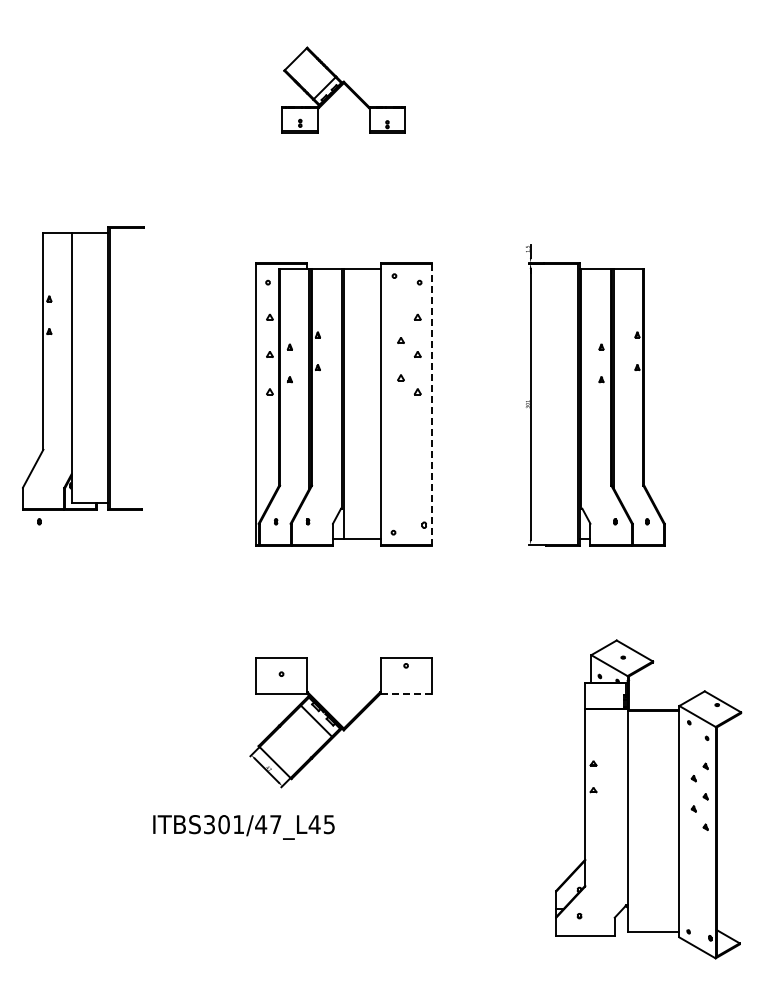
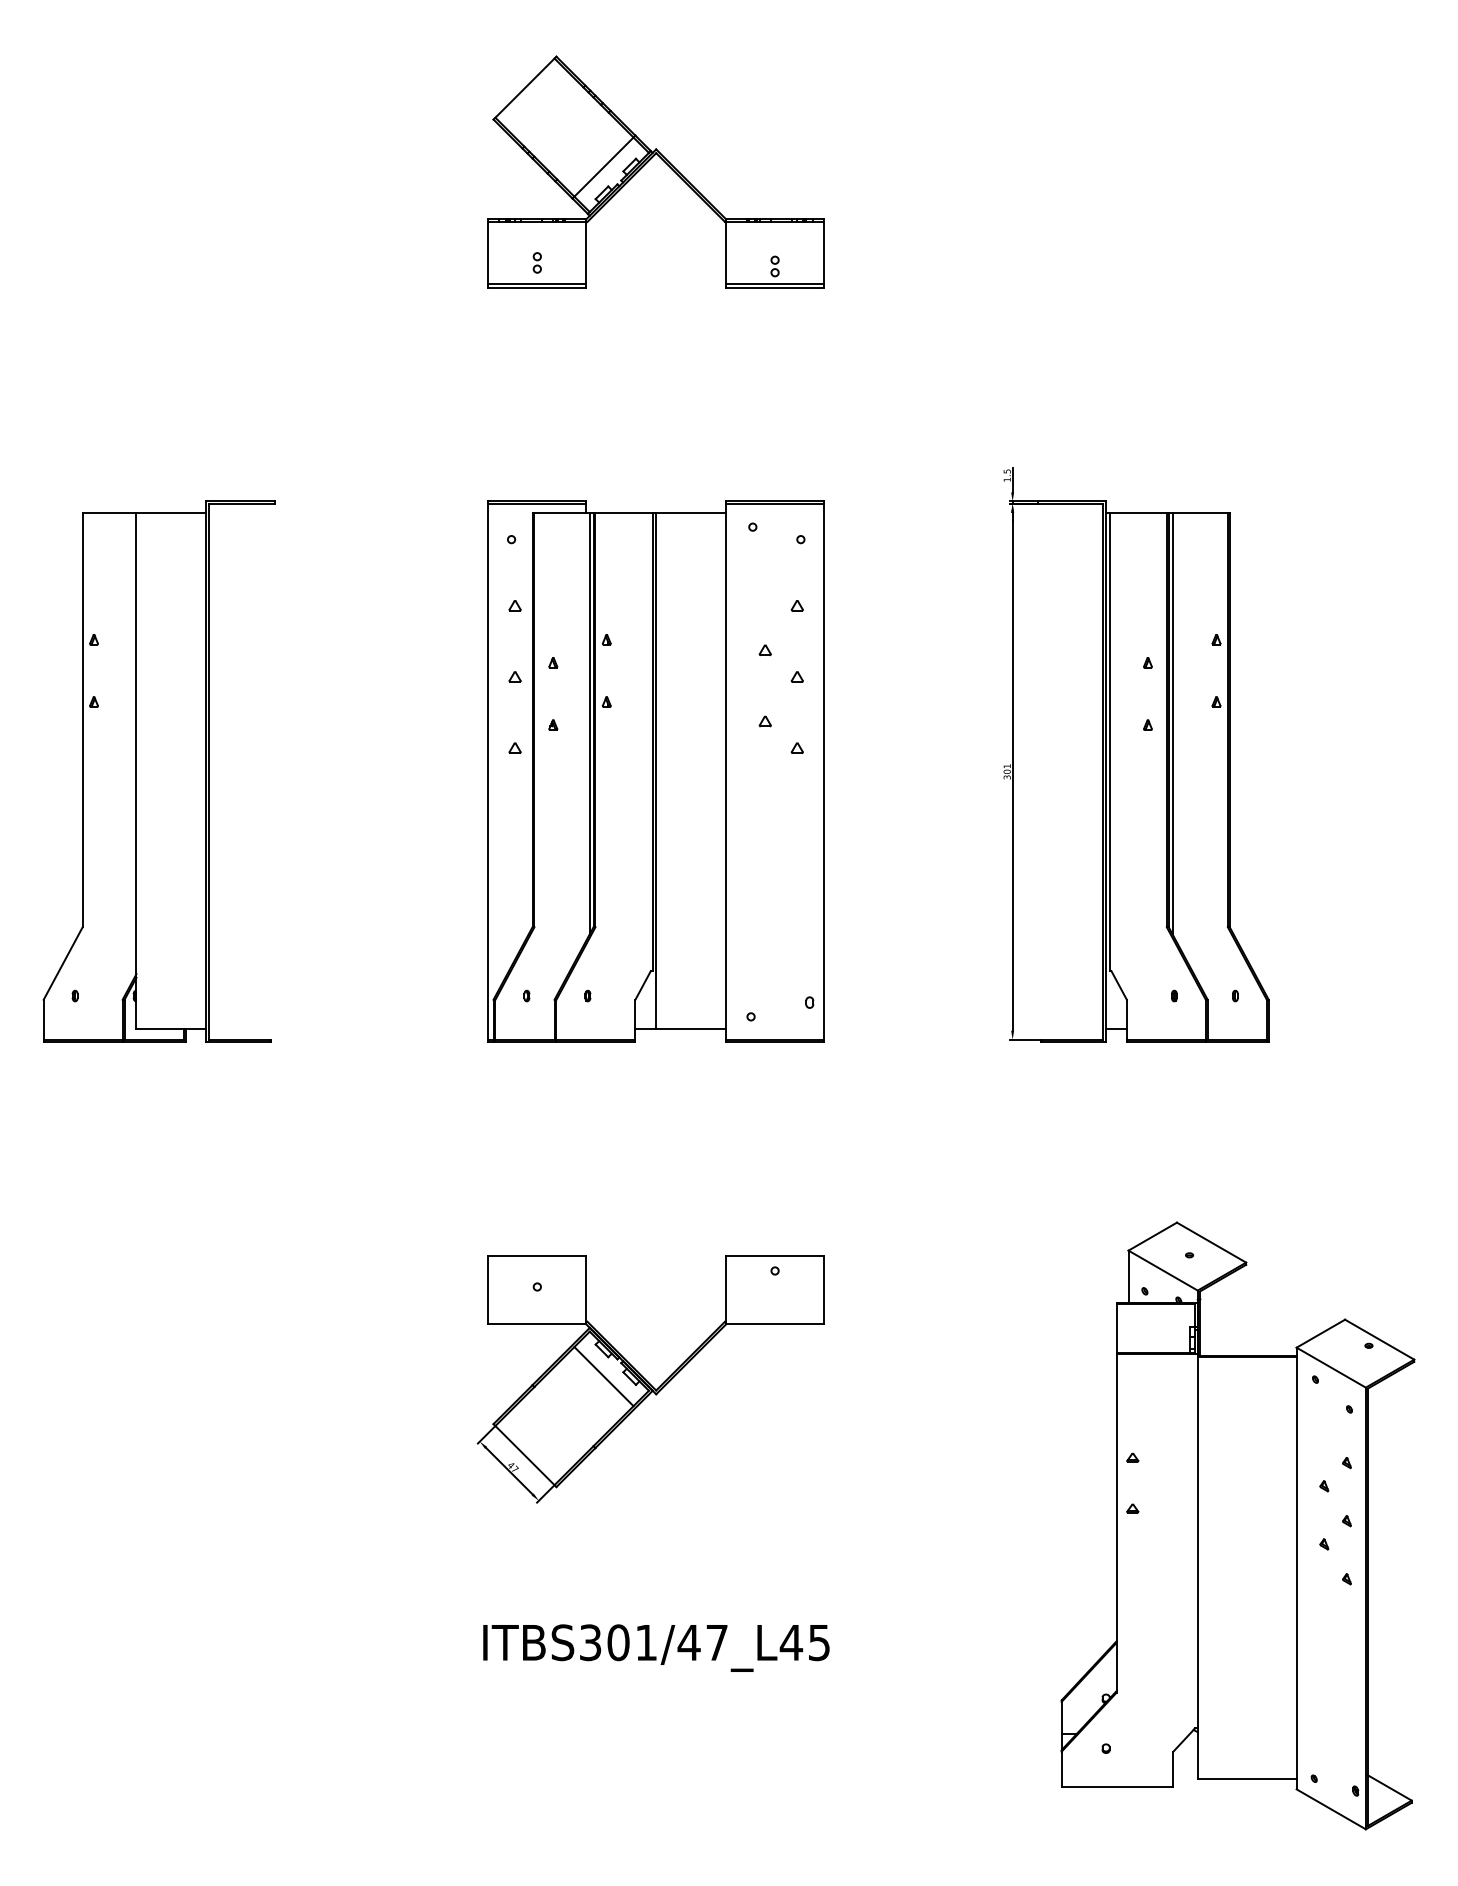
part: (343, 89) -> (655, 170), size x1.43
part: (83, 368) -> (159, 772), moved
line: (431, 404) -> (823, 772), dashed -> solid
line: (406, 693) -> (775, 1323), dashed -> solid
text: (243, 827) -> (655, 1648), moved

